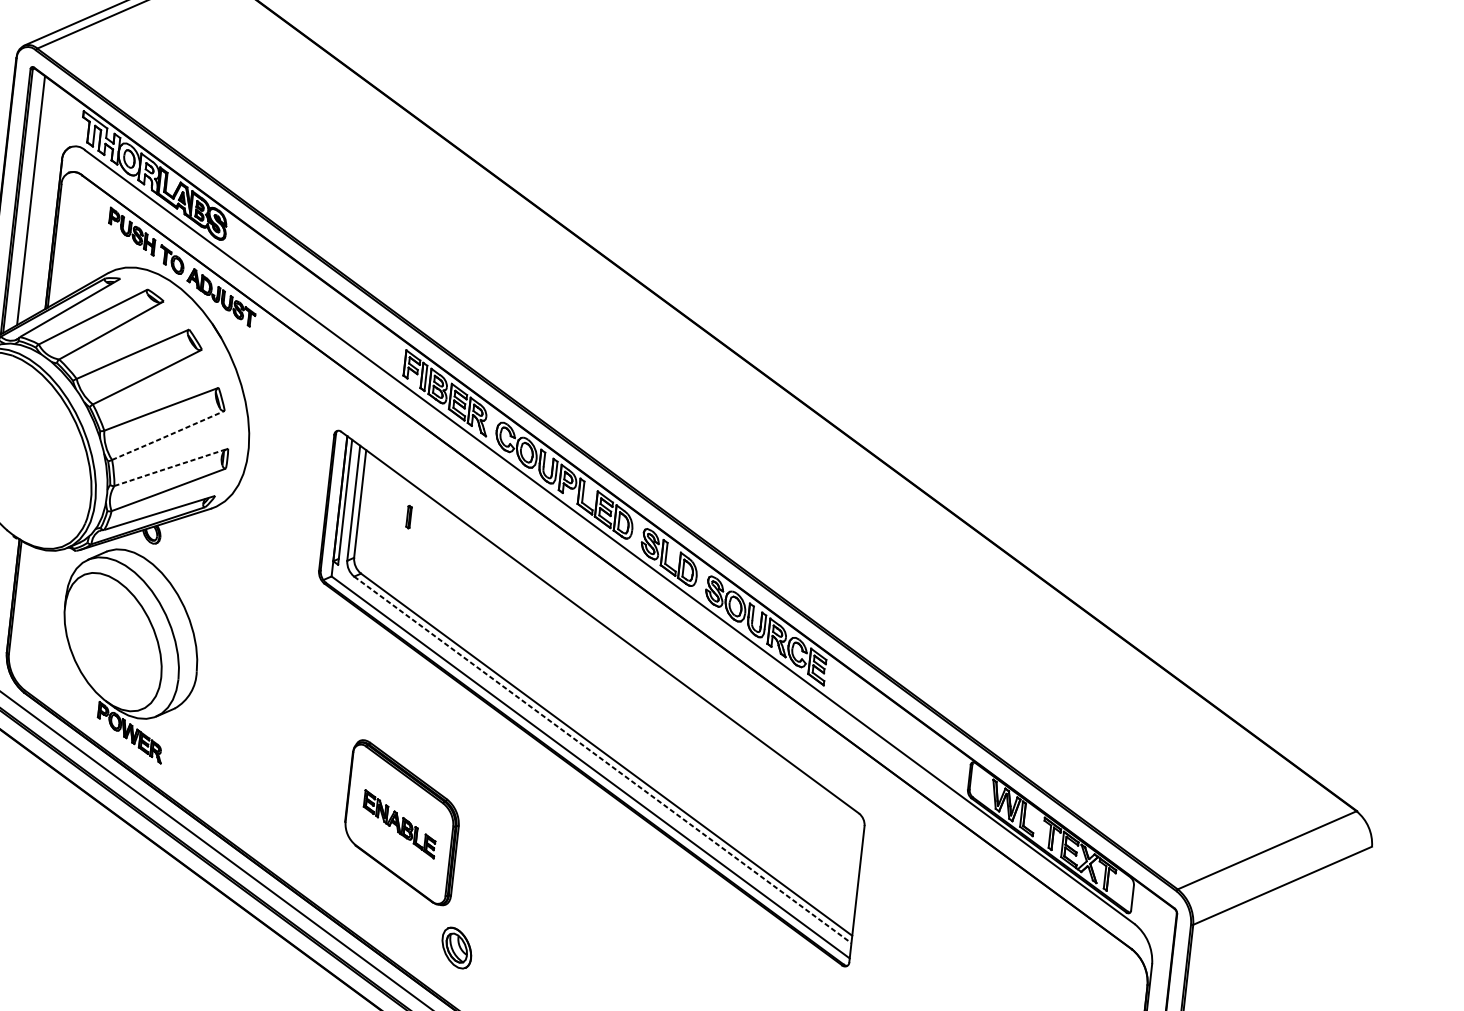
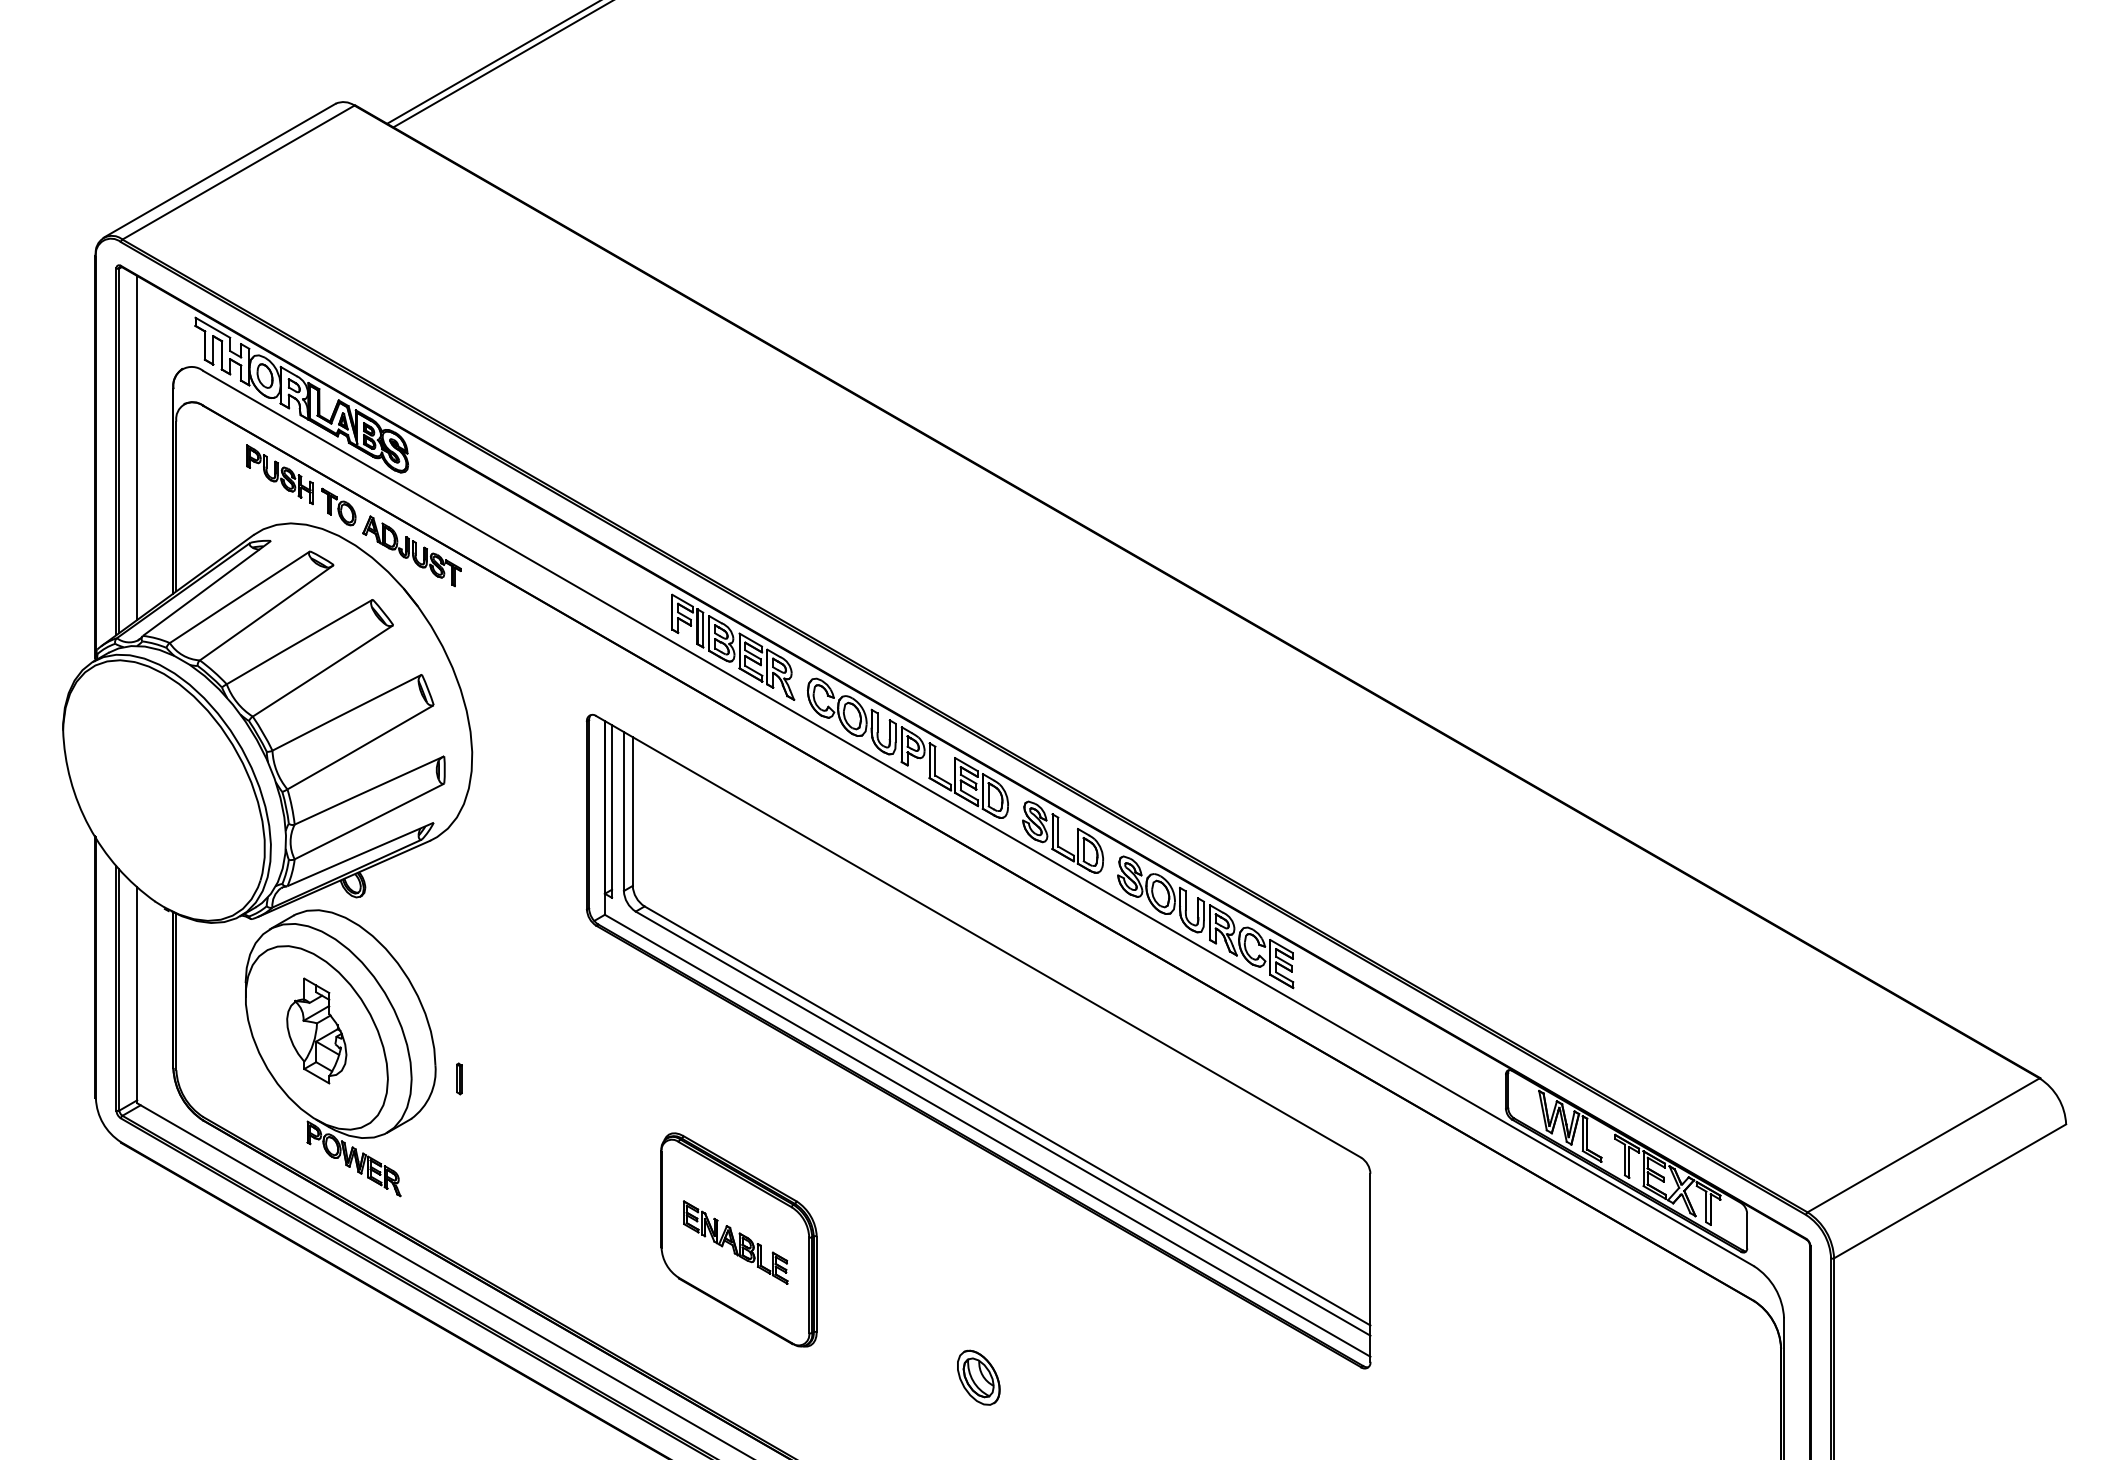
line: (169, 435) -> (361, 747), dashed -> solid
line: (171, 467) -> (369, 790), dashed -> solid
part: (409, 516) -> (459, 1078), moved
part: (113, 636) -> (316, 1030), added
line: (603, 759) -> (1003, 1123), dashed -> solid
part: (456, 947) -> (978, 1377), moved

